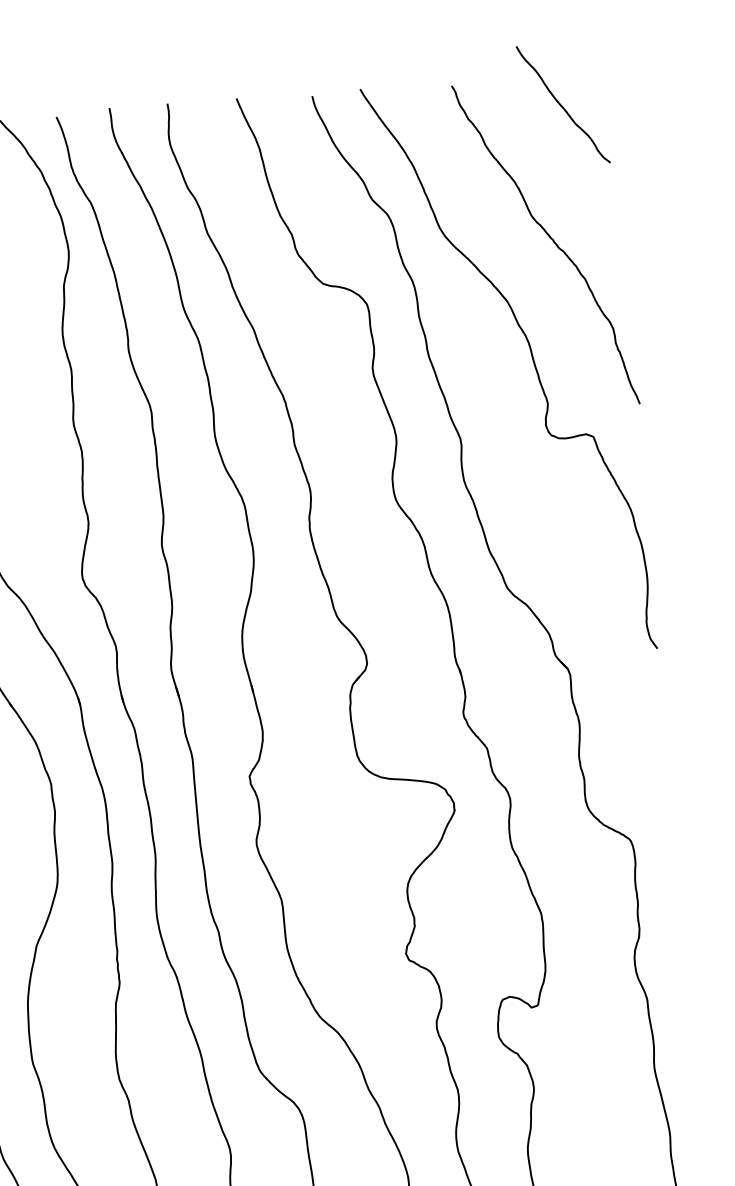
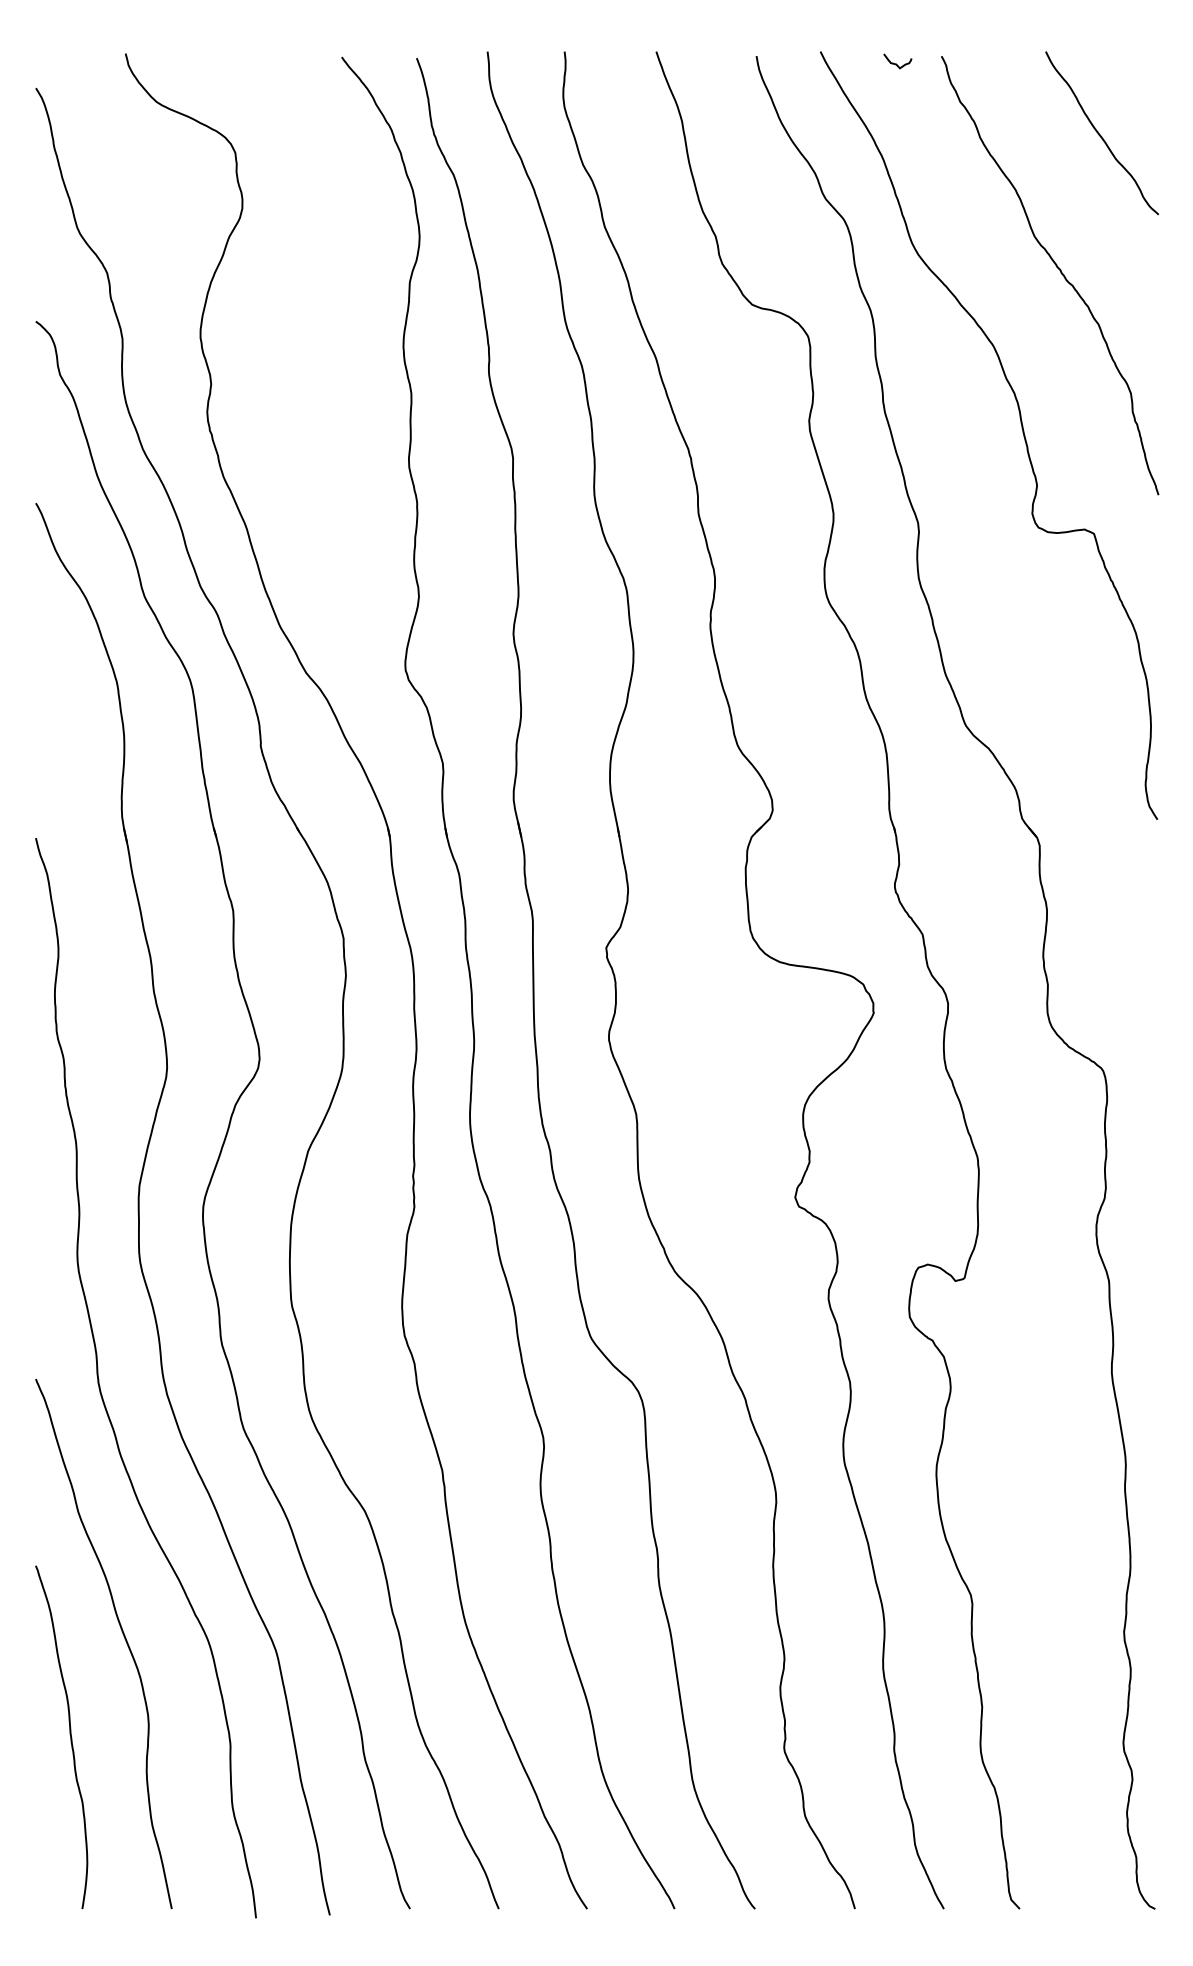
curve: (418, 93) -> (896, 63), added
curve: (562, 105) -> (1100, 134), moved

